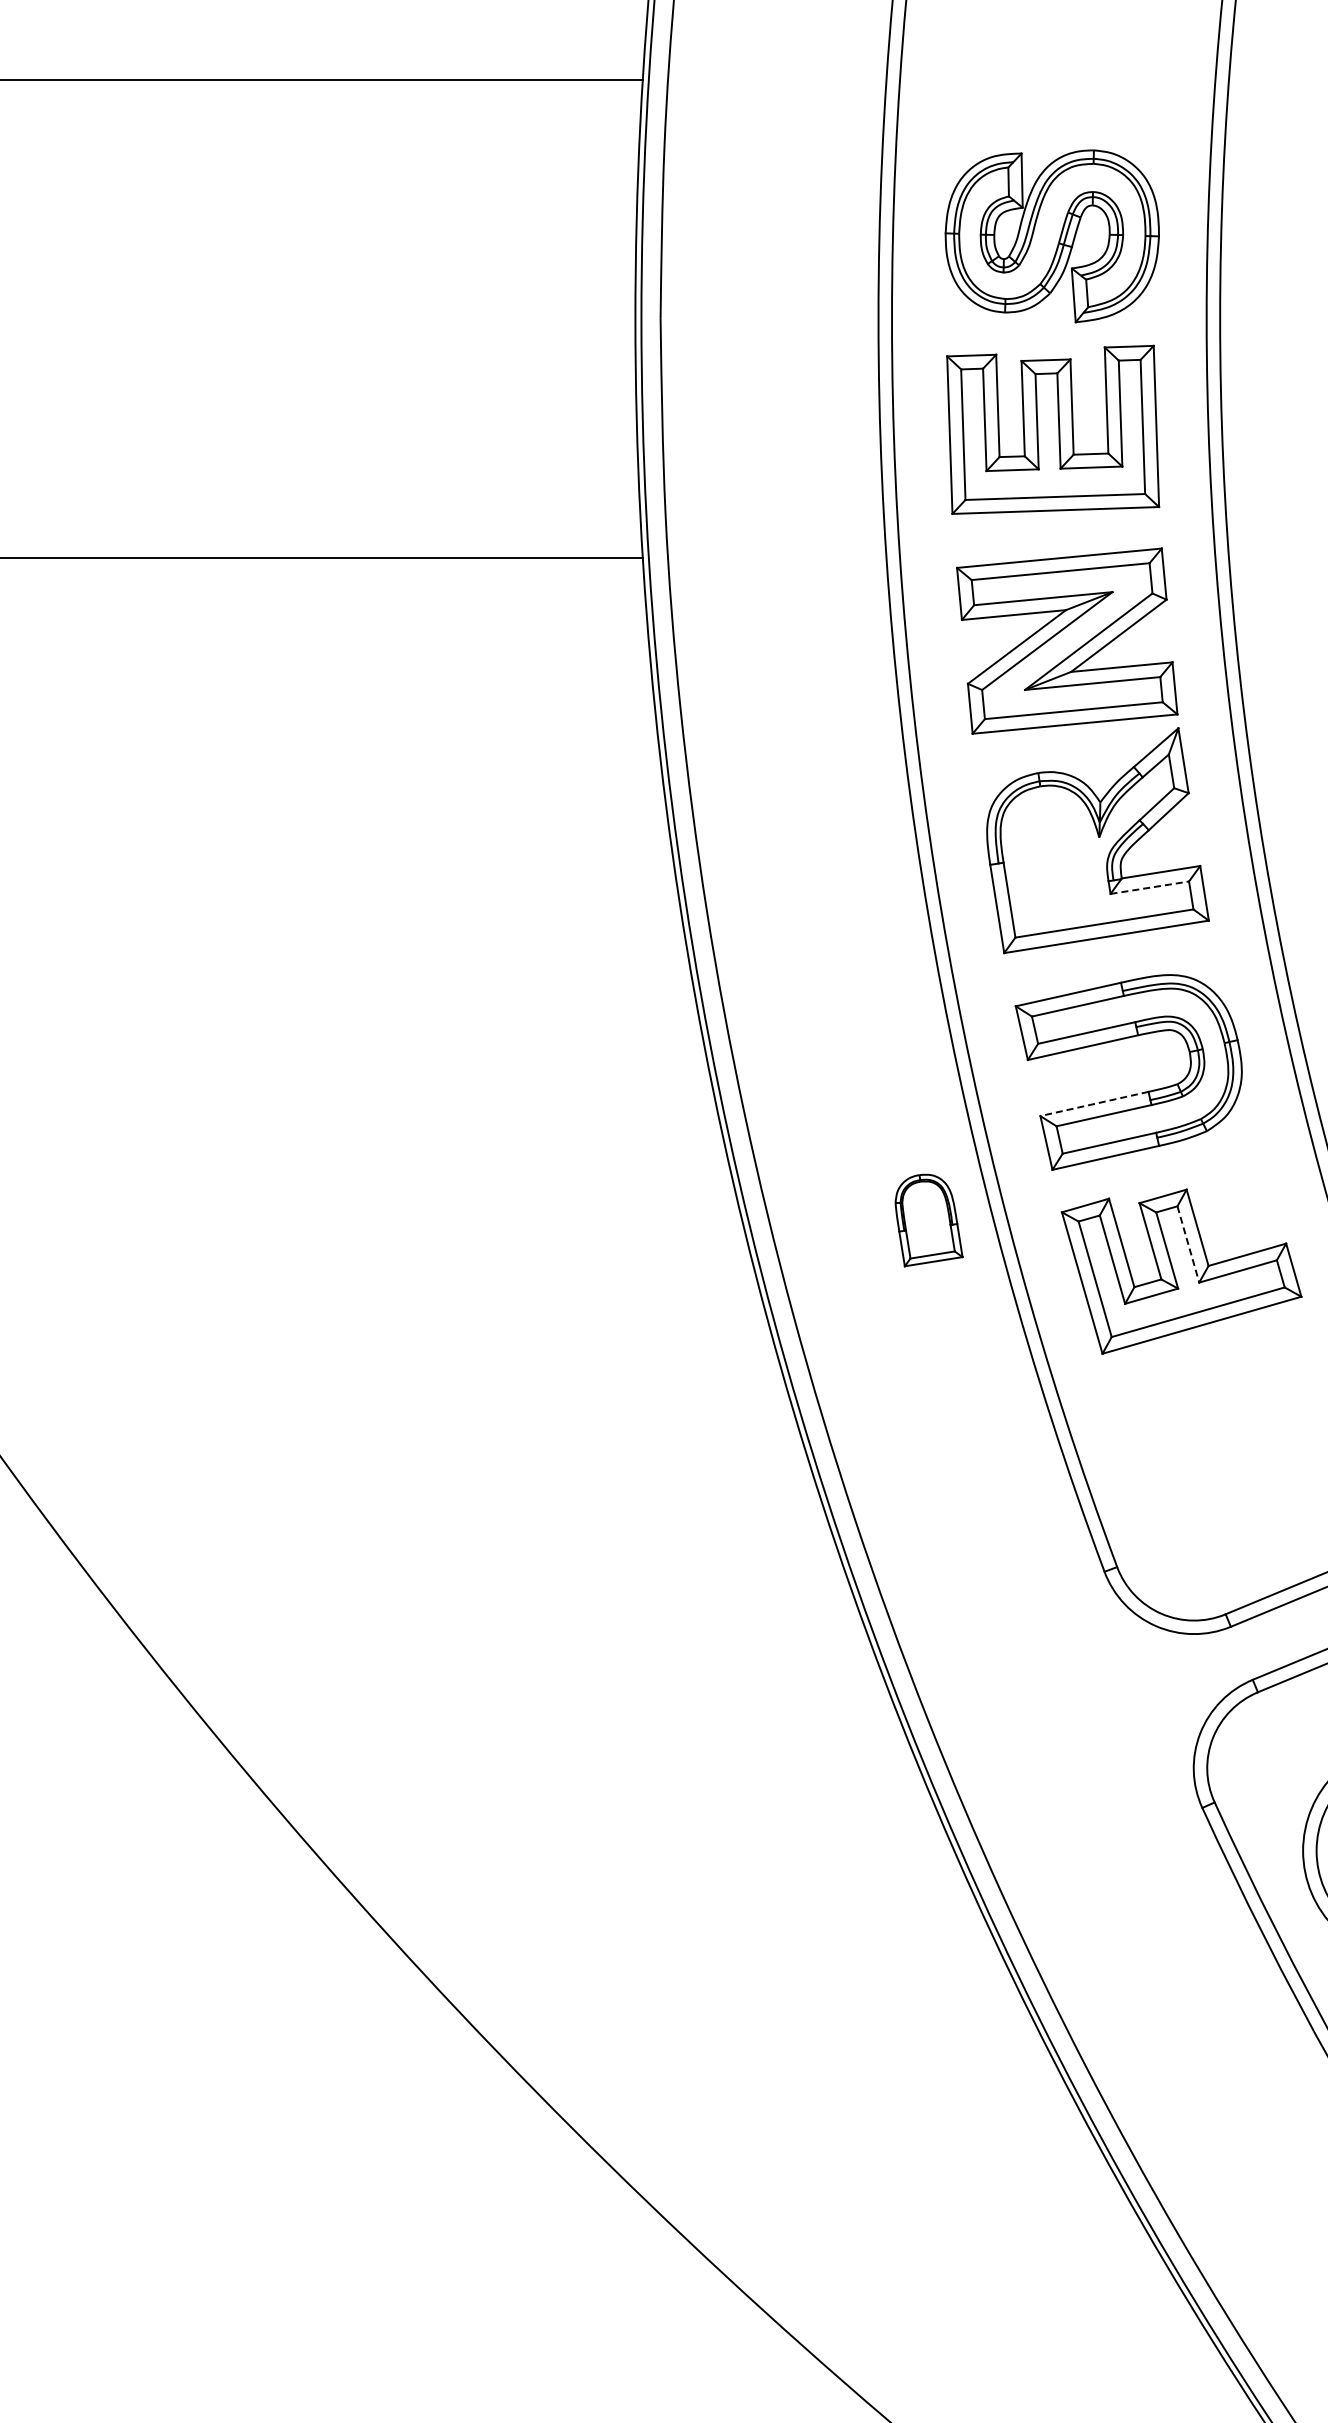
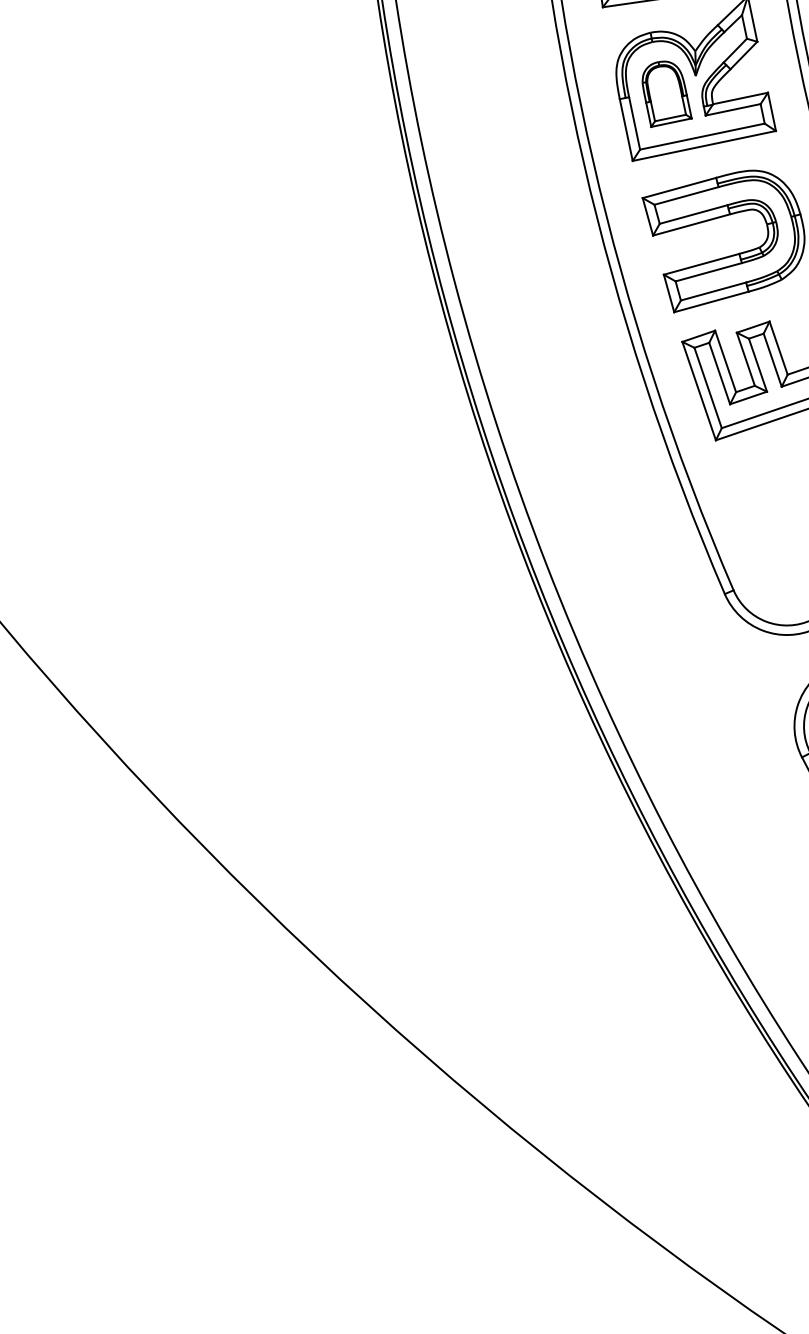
line: (1149, 887) -> (732, 109), dashed -> solid
line: (1094, 1104) -> (701, 264), dashed -> solid
part: (928, 1220) -> (666, 93), moved
line: (1188, 1244) -> (772, 360), dashed -> solid

